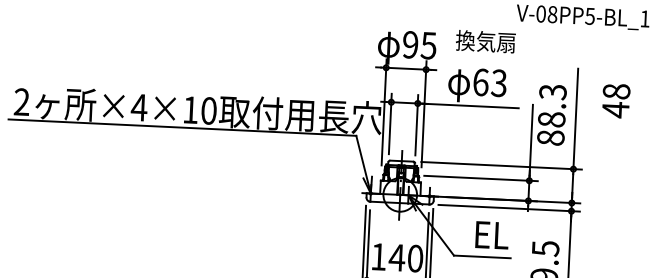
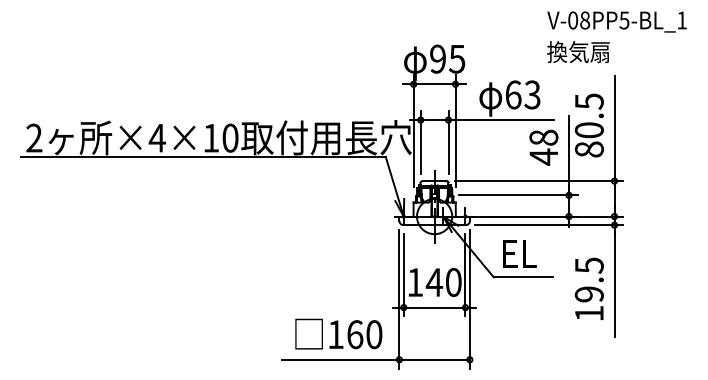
text: (485, 42) -> (578, 52), moved
text: (615, 100) -> (543, 147), moved
text: (551, 105) -> (588, 115), 88.3 -> 80.5
text: (491, 234) -> (519, 253), moved

